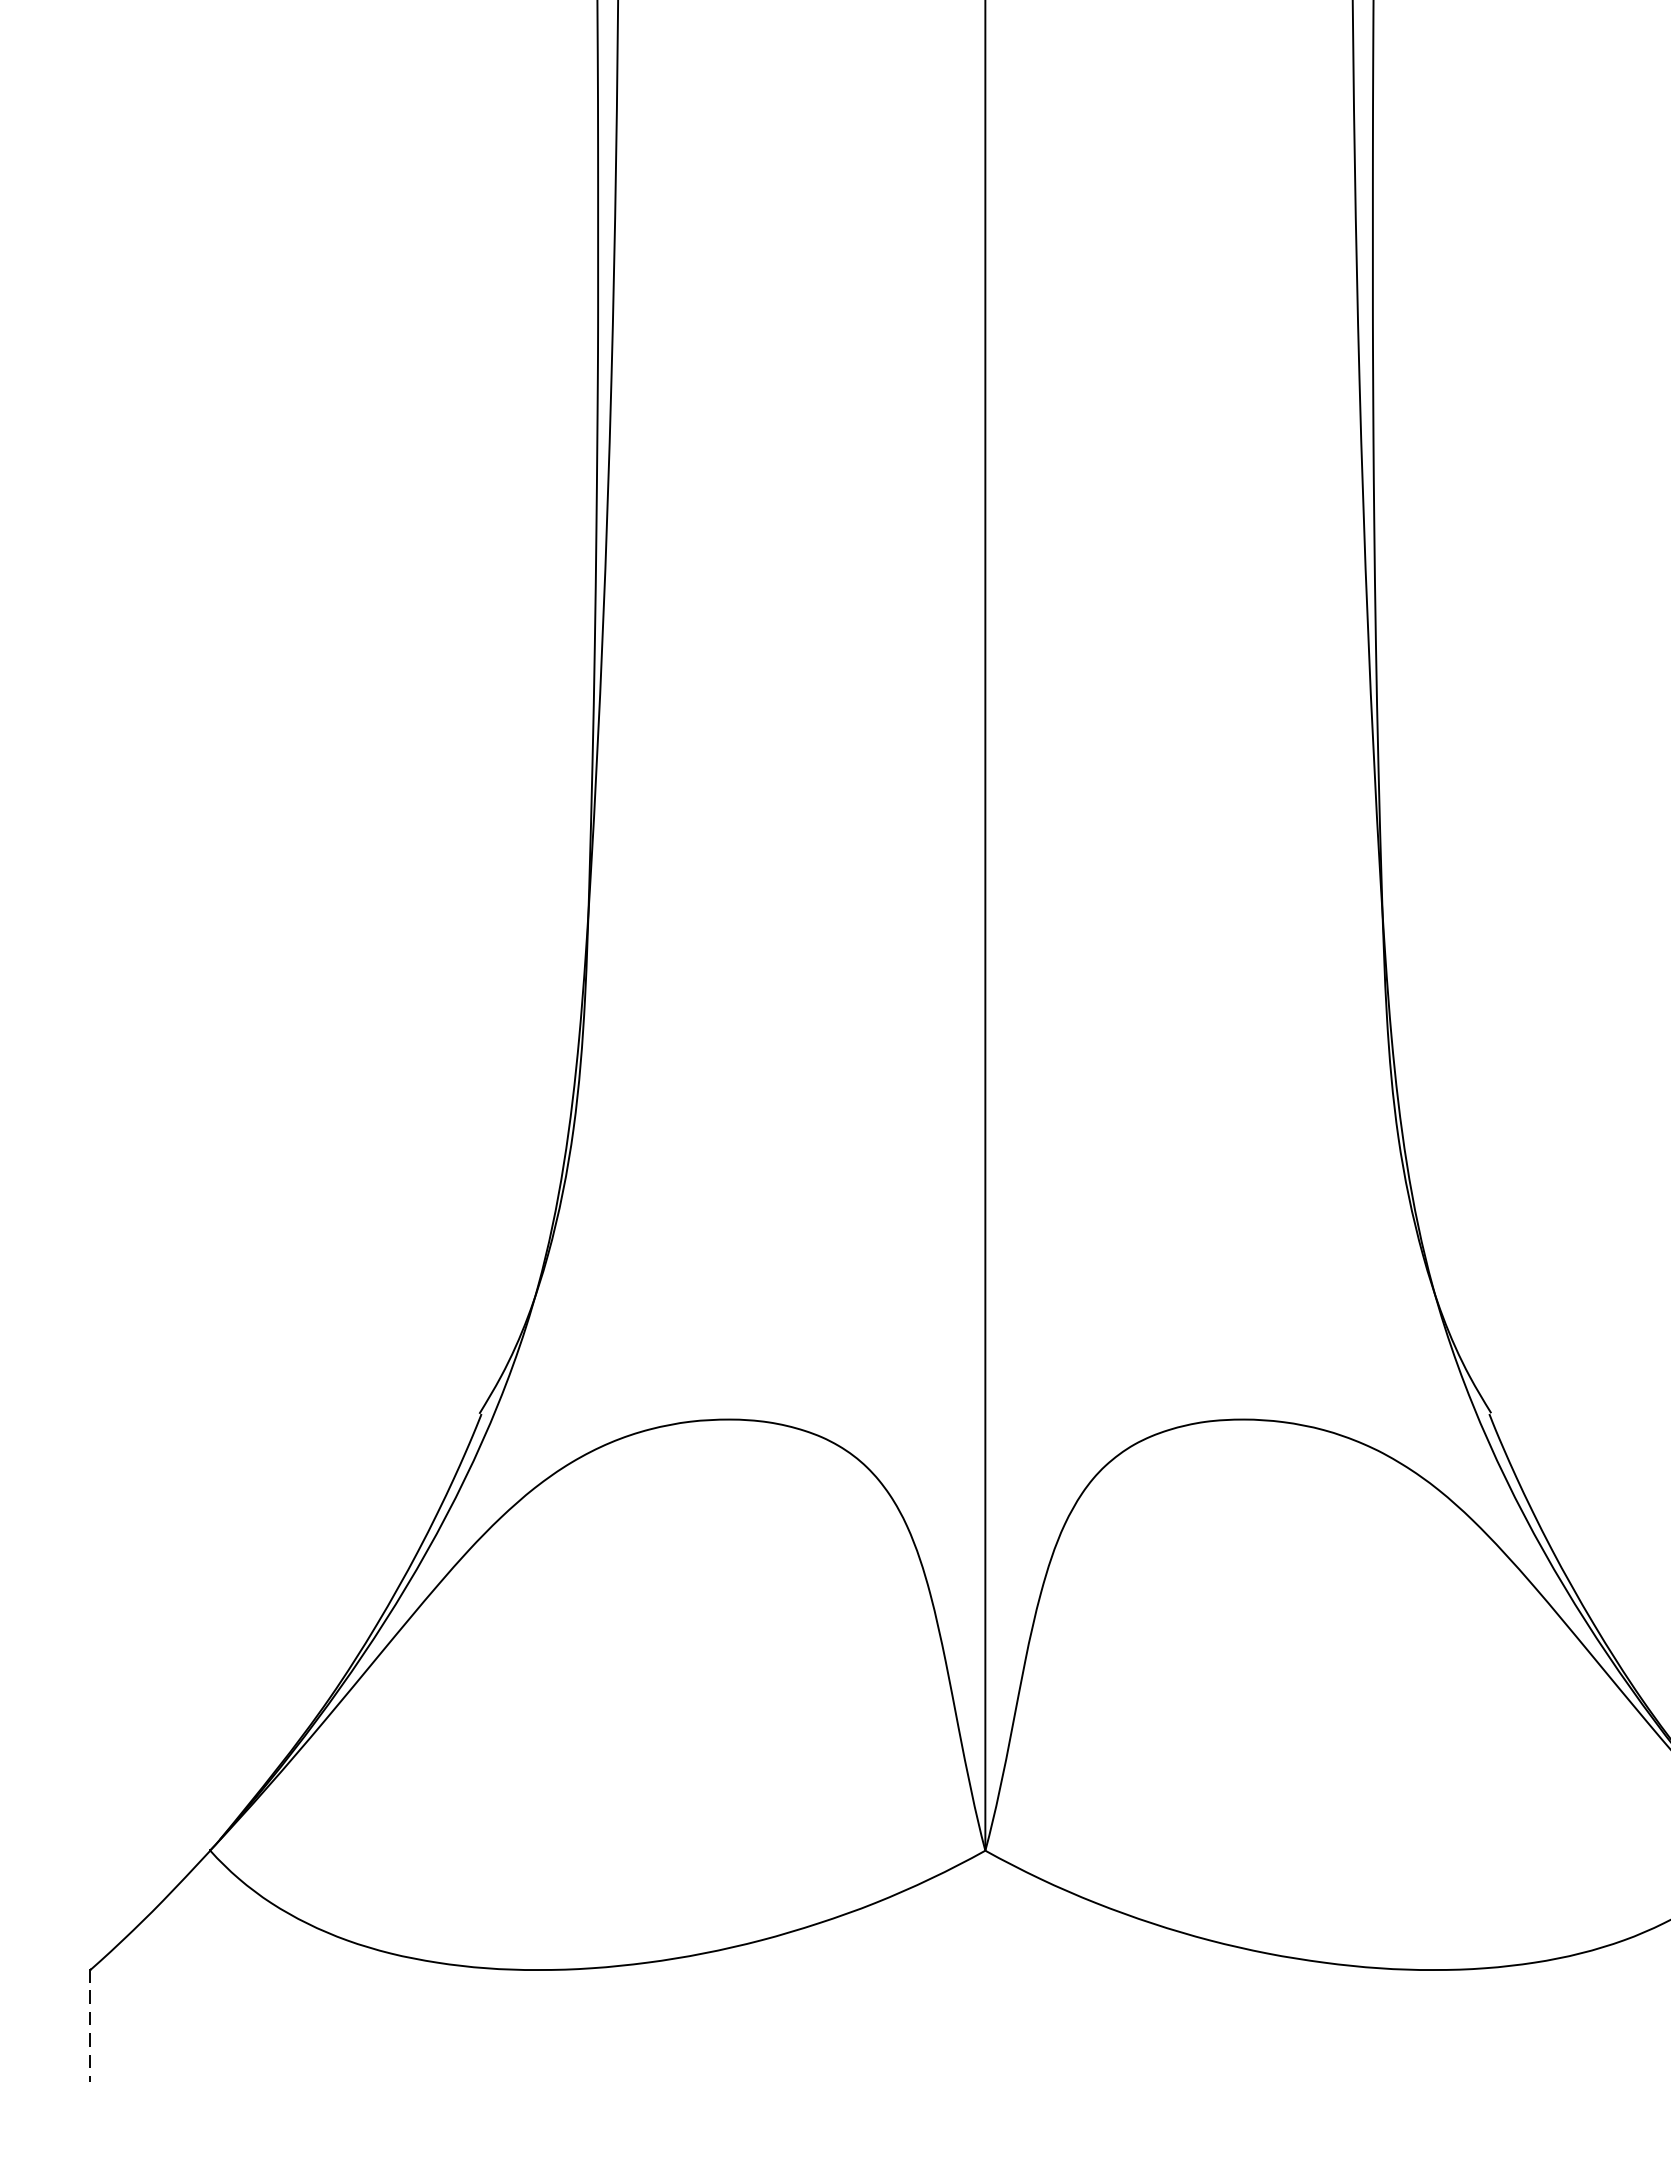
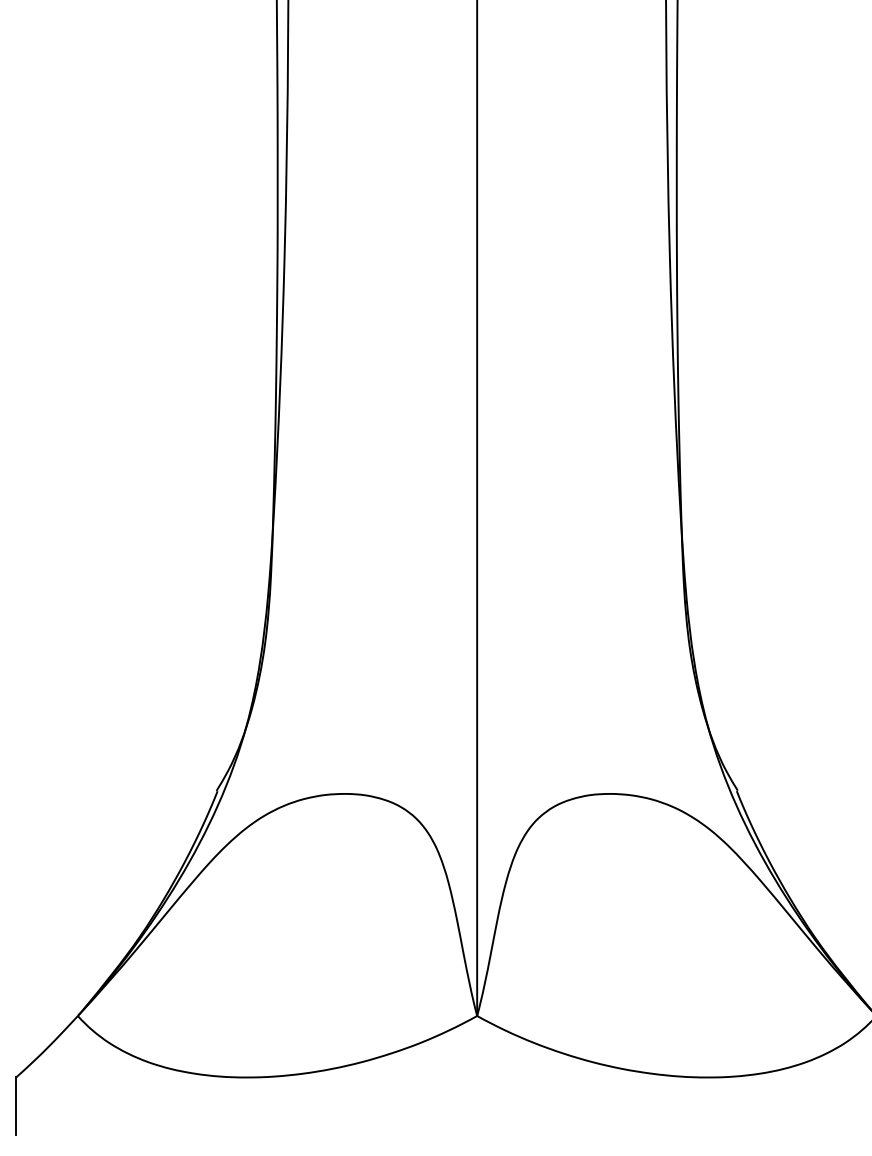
line: (91, 2026) -> (16, 1106), dashed -> solid

